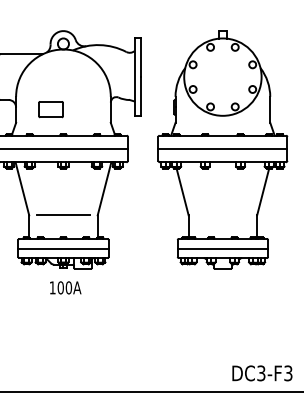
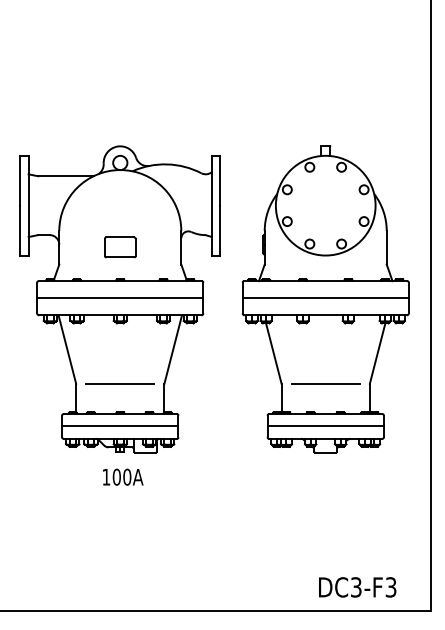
part: (51, 109) -> (120, 247), moved
line: (222, 215) -> (325, 383), added
text: (262, 373) -> (357, 587), moved

